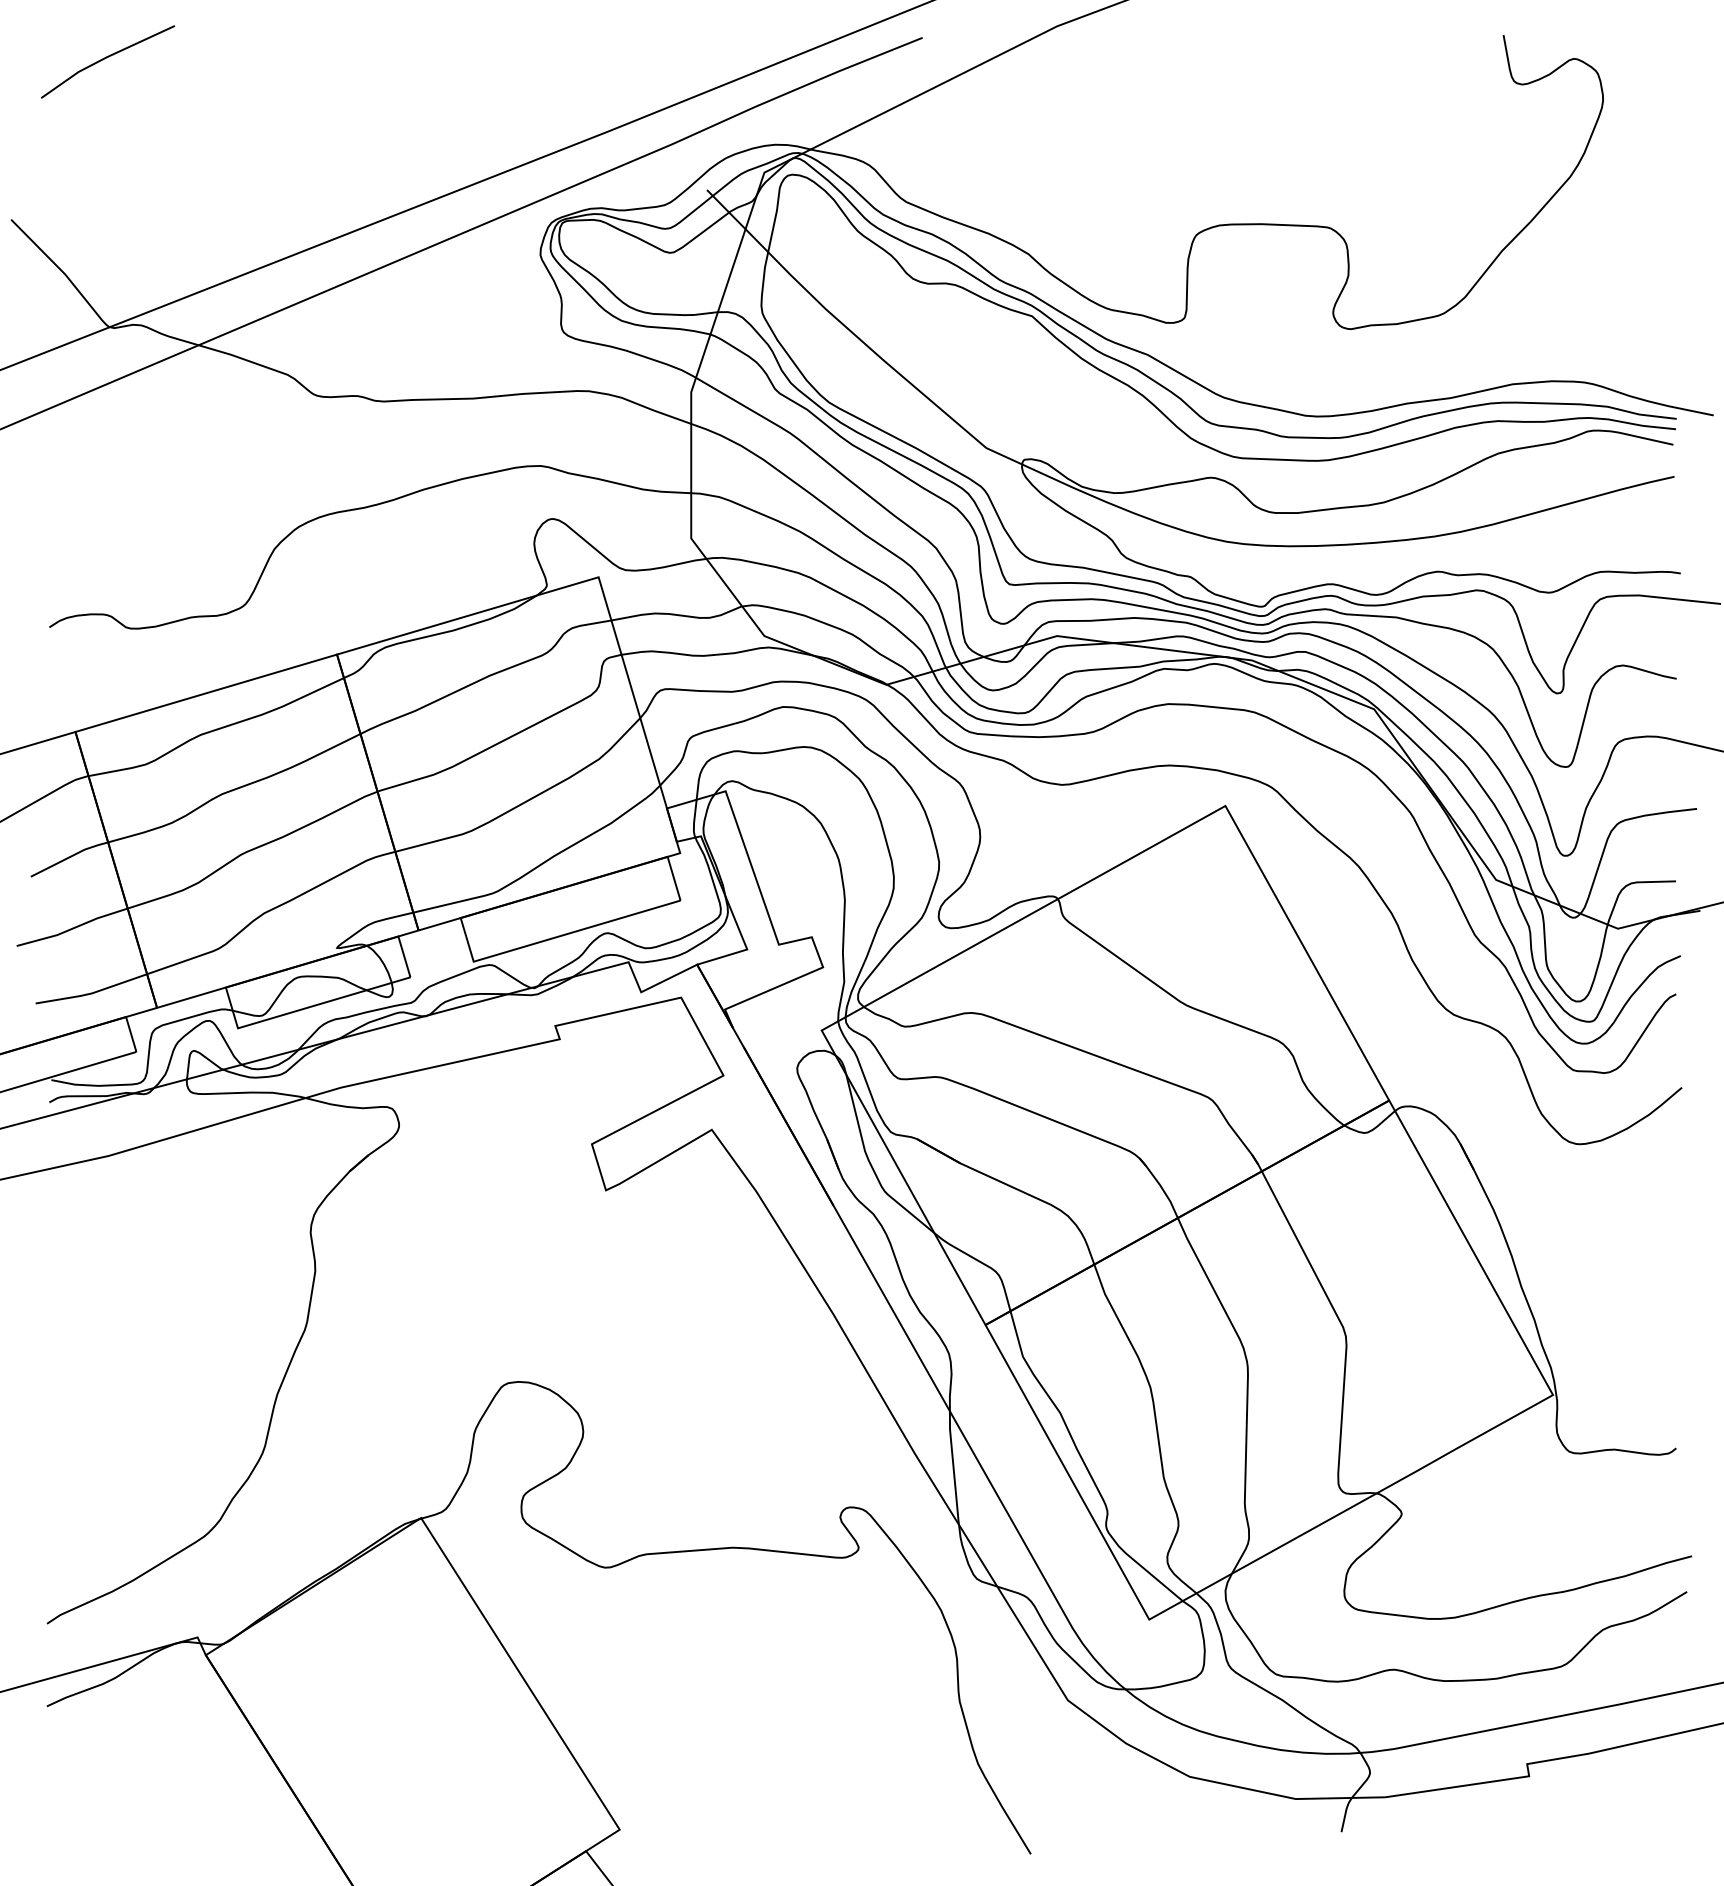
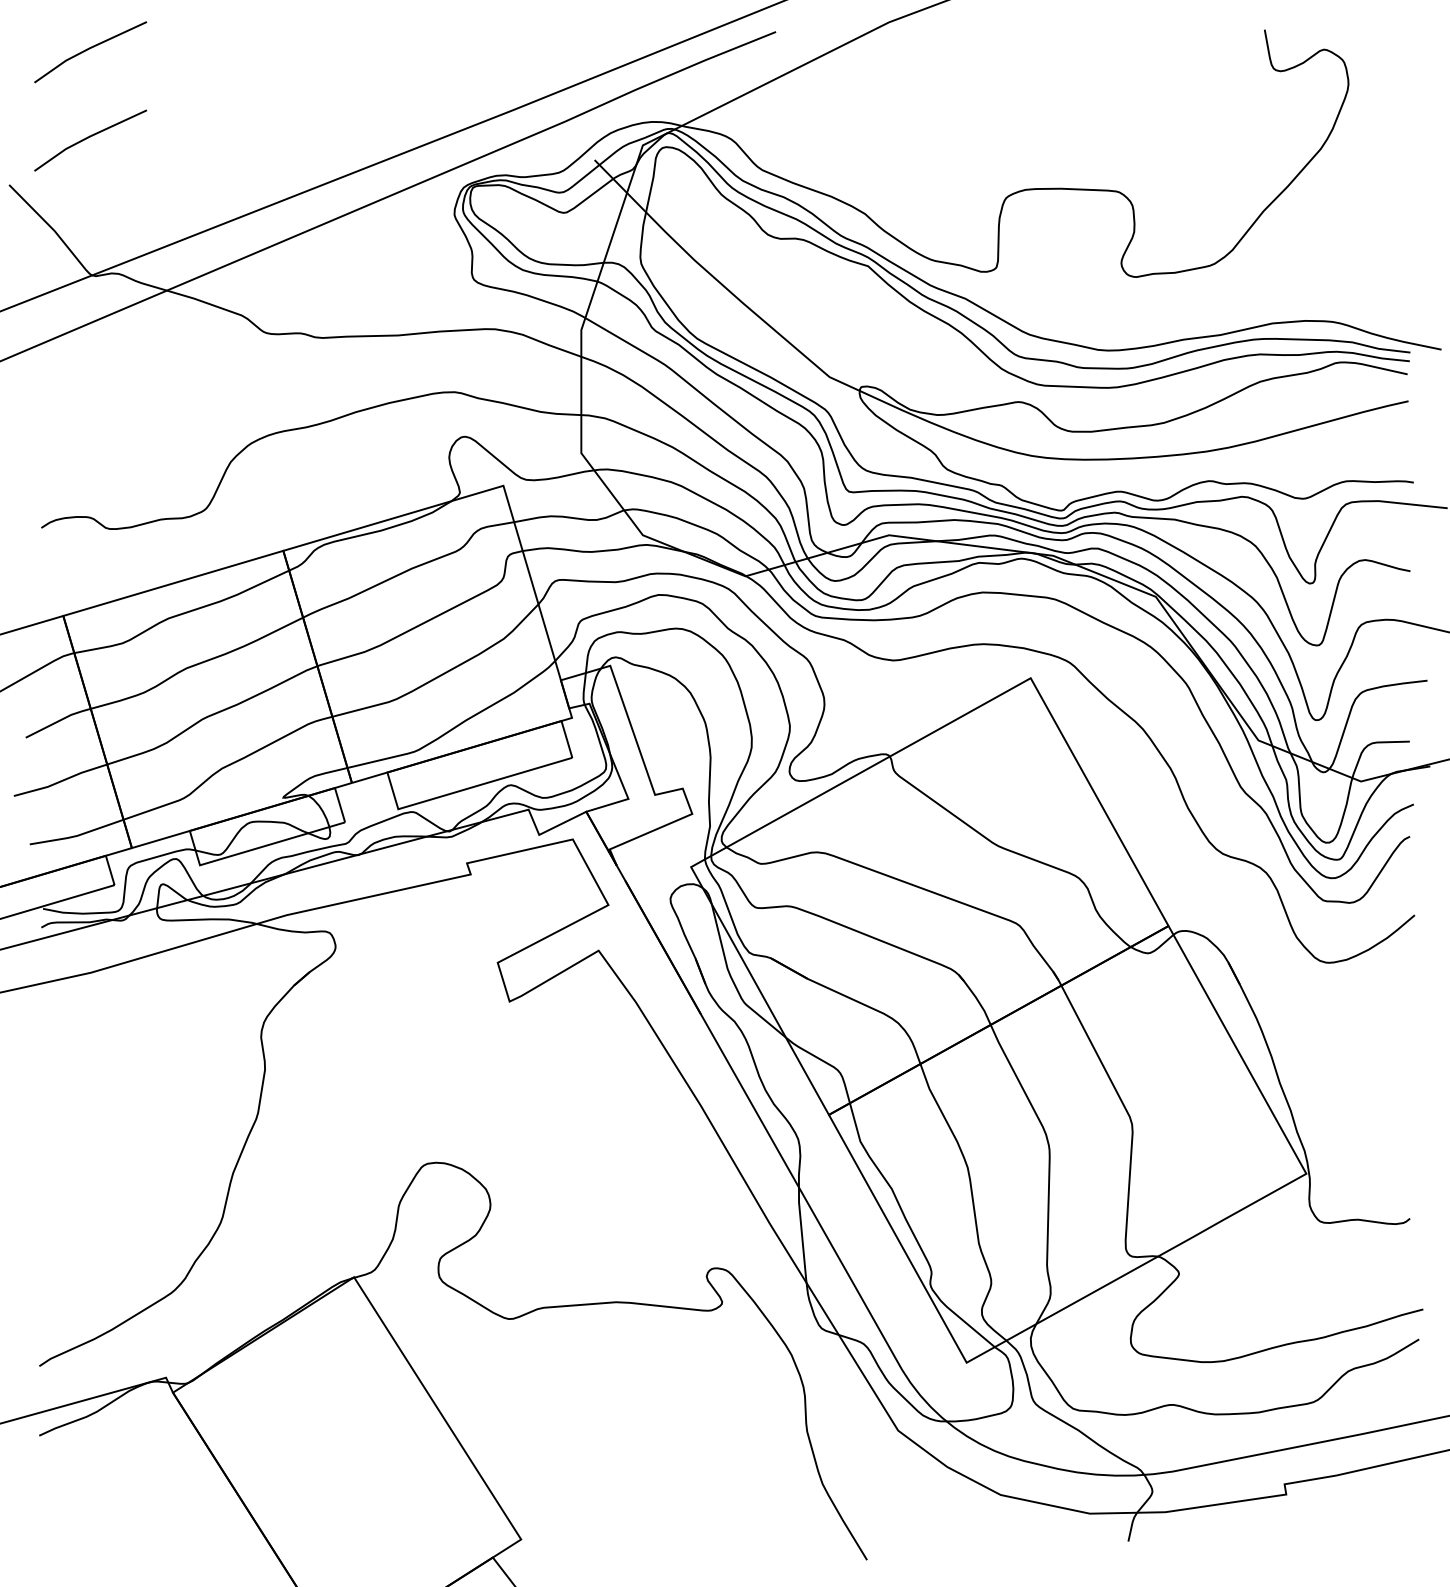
line: (105, 164) -> (88, 138), added

